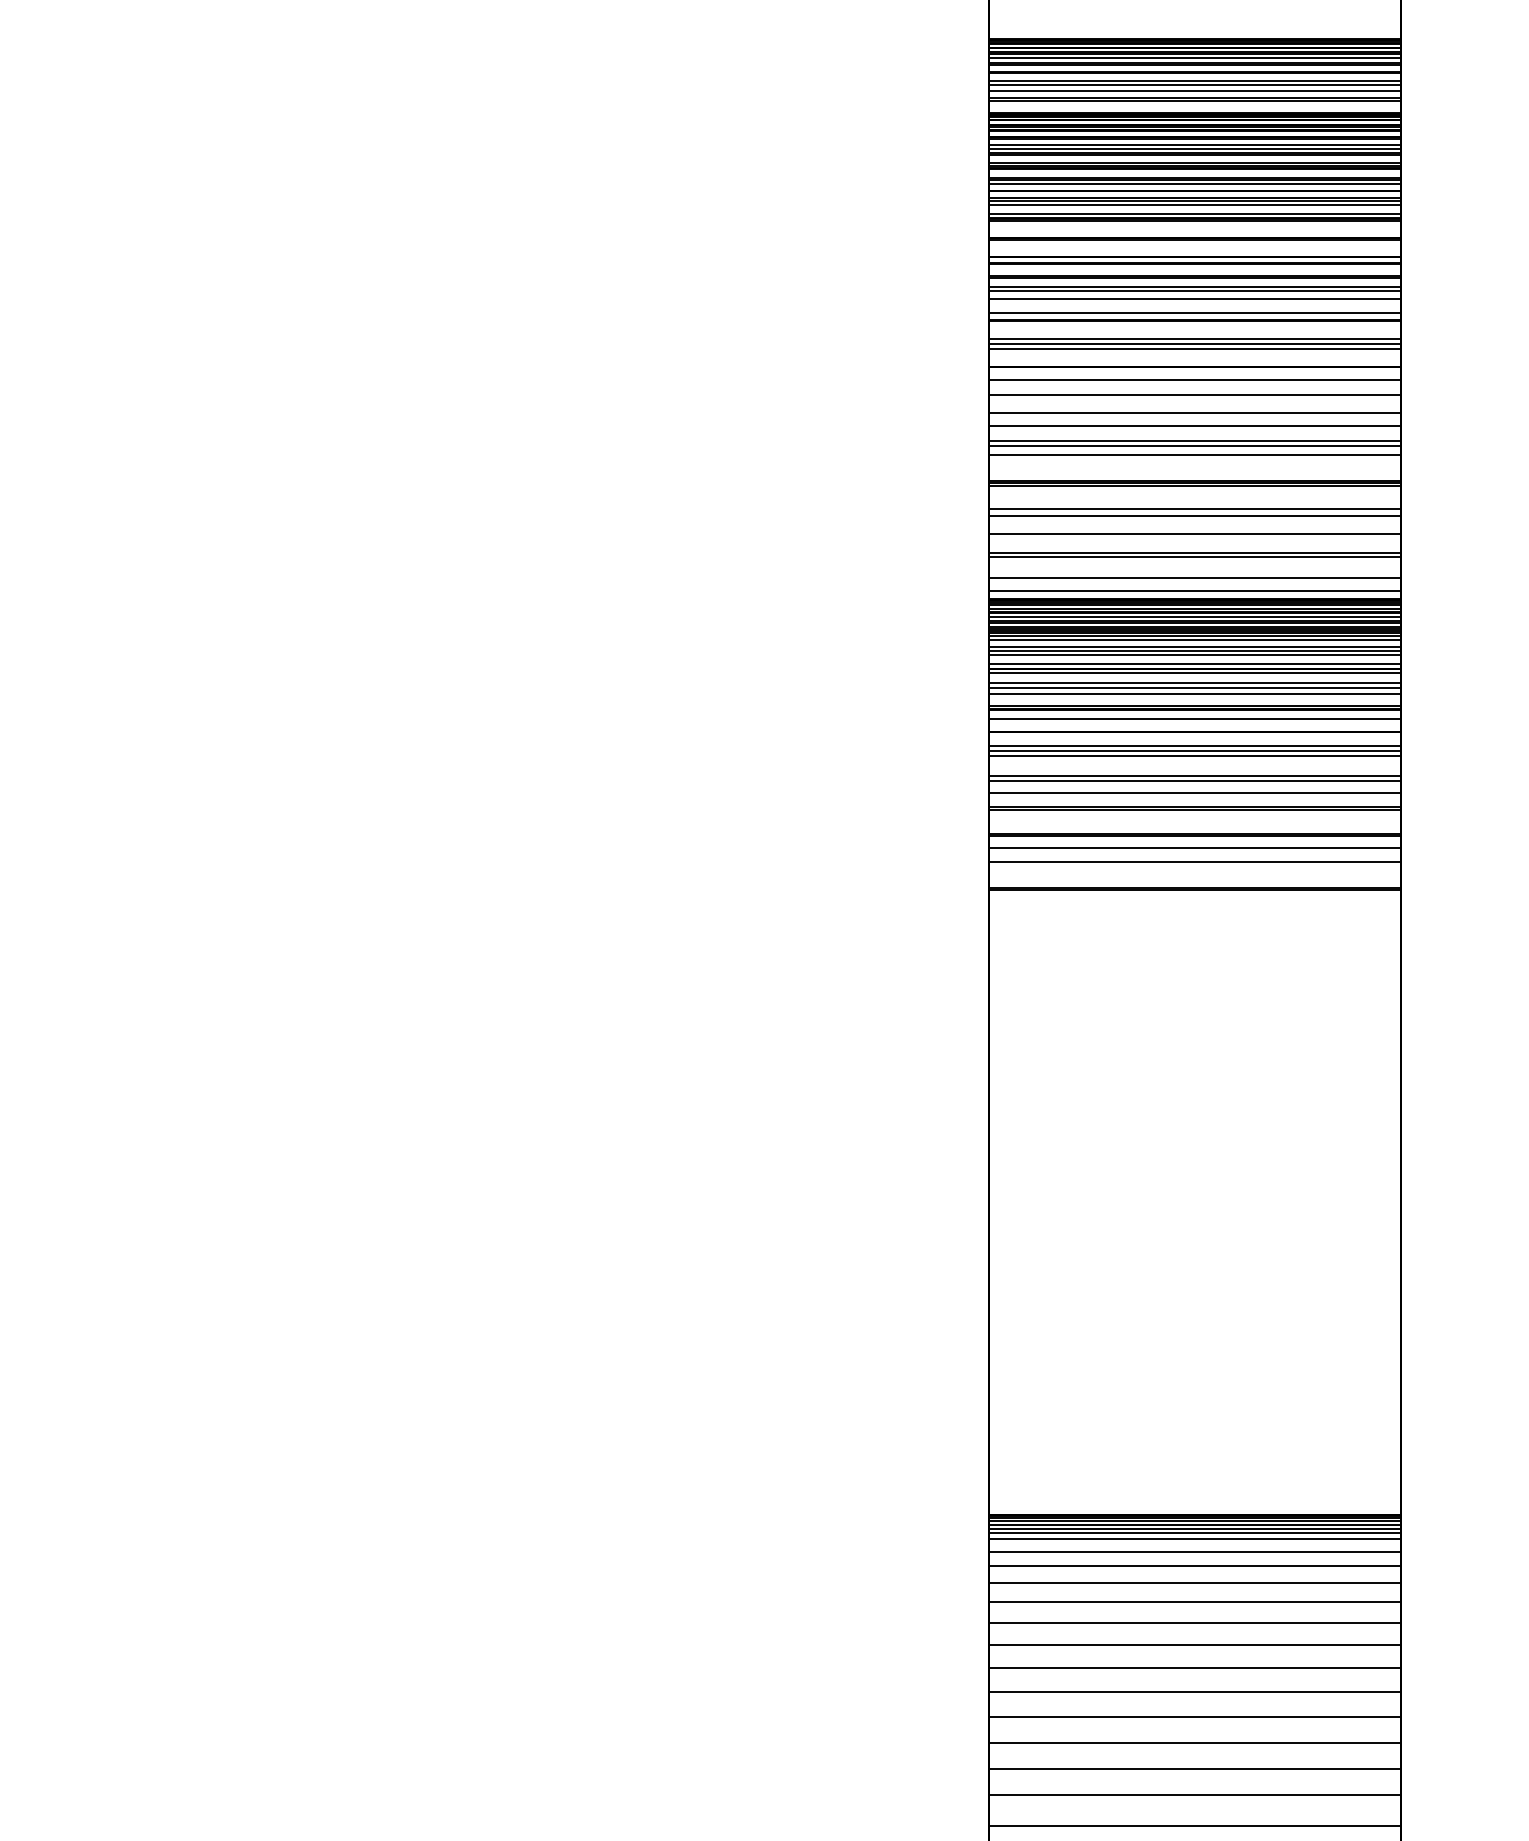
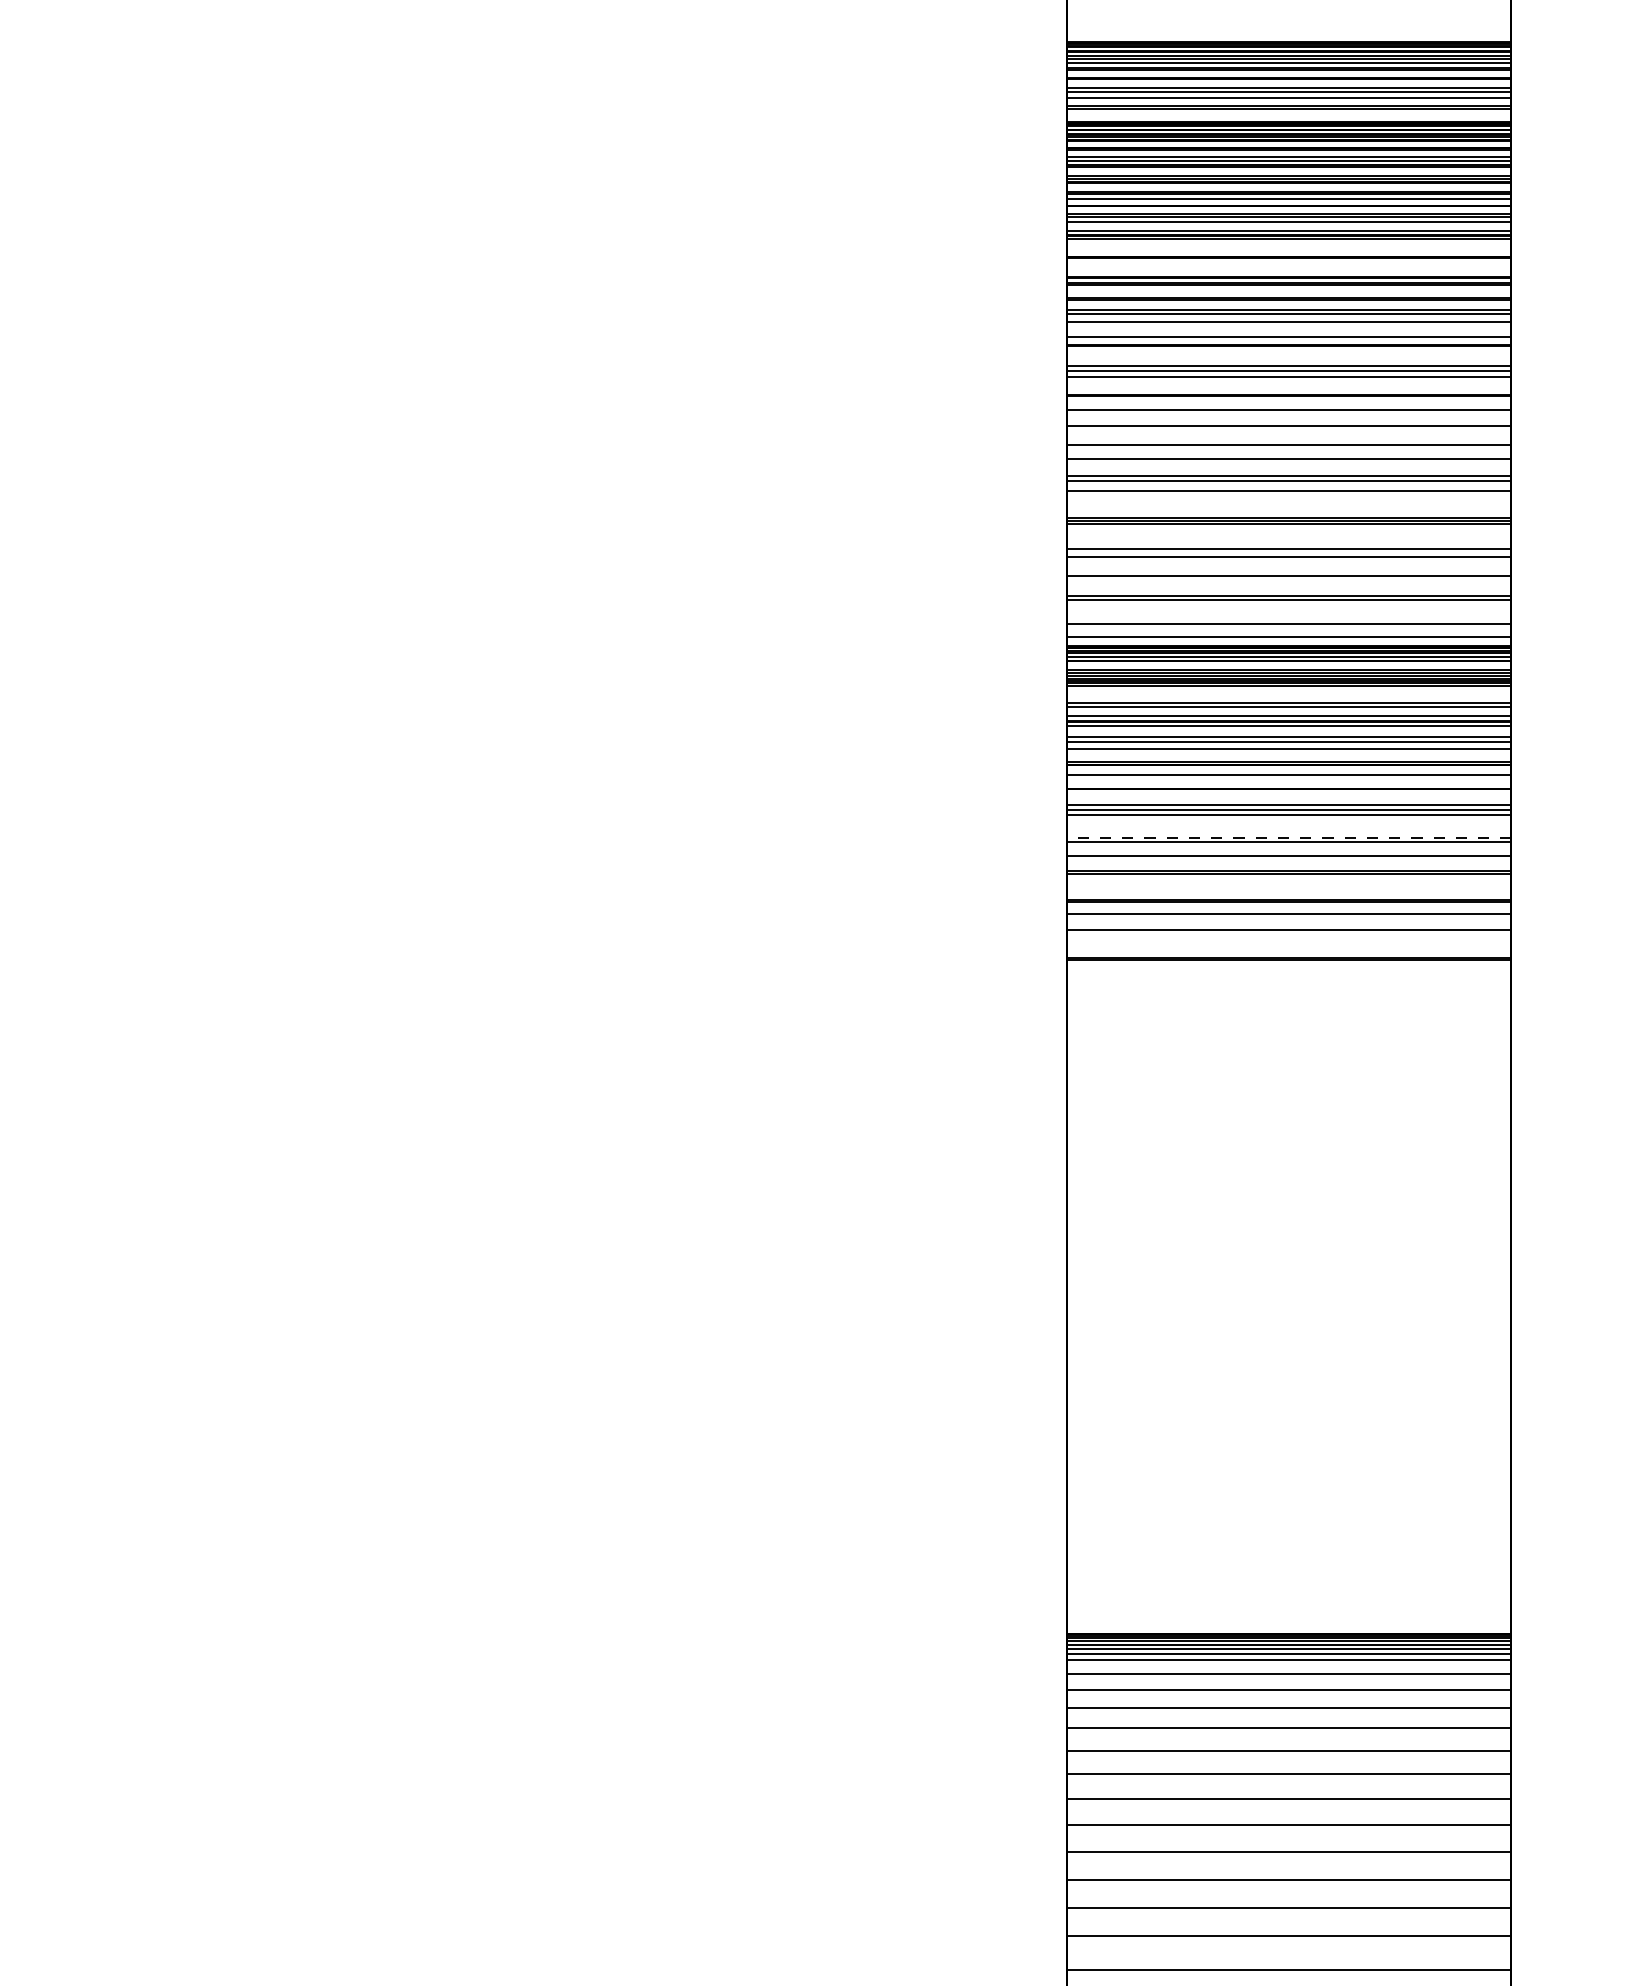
line: (1194, 616) -> (1288, 665), removed
line: (1194, 639) -> (1288, 689), removed
line: (1194, 646) -> (1288, 697), removed
line: (1194, 776) -> (1288, 837), solid -> dashed

